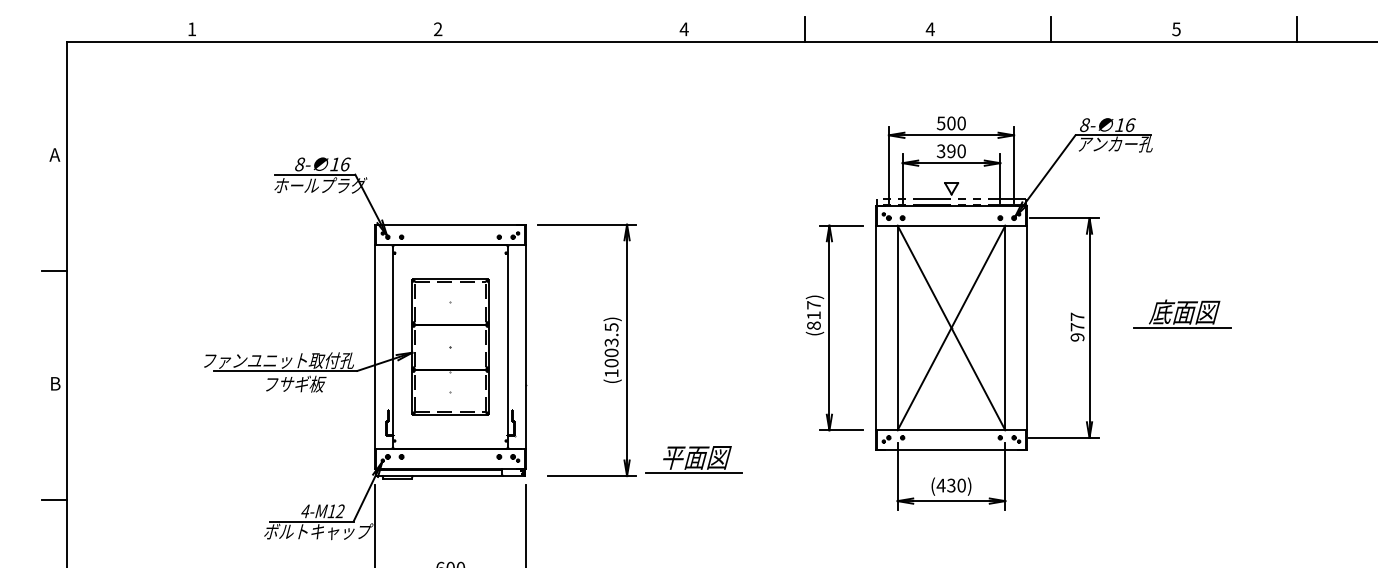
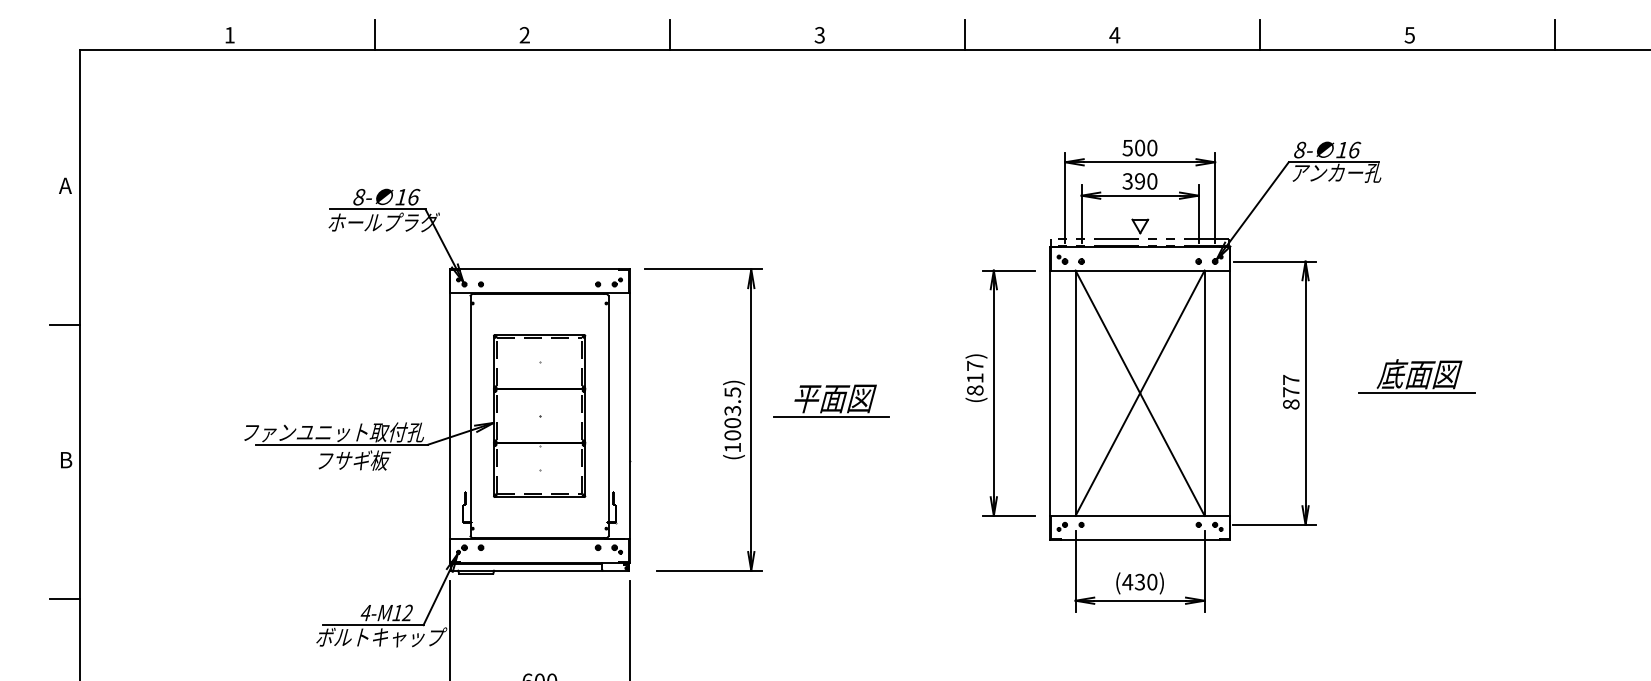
line: (312, 29) -> (374, 35), added
line: (558, 29) -> (669, 35), added
text: (683, 29) -> (819, 35), 4 -> 3
text: (1077, 337) -> (1291, 404), 977 -> 877
part: (694, 459) -> (831, 400), moved

